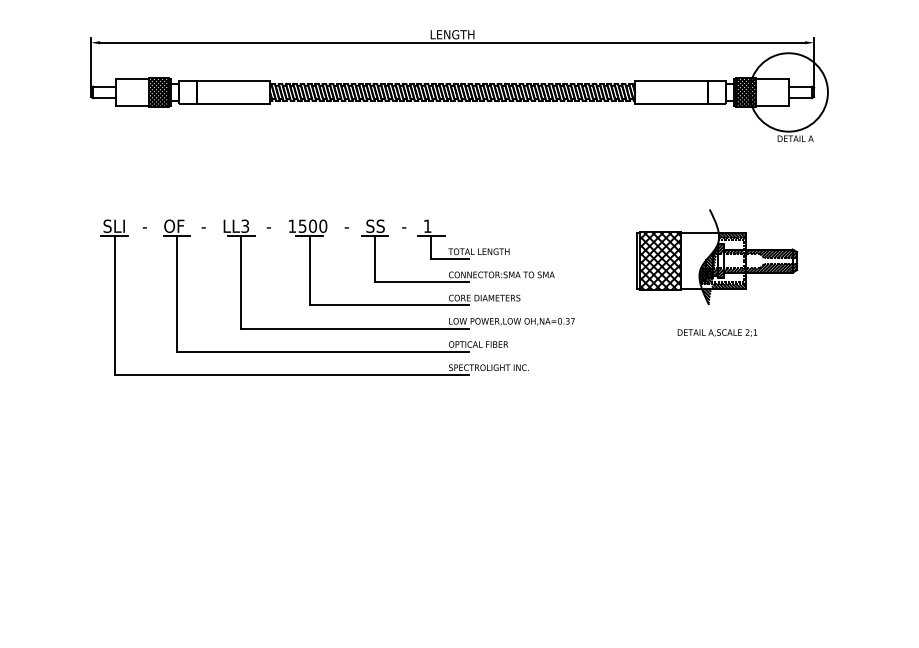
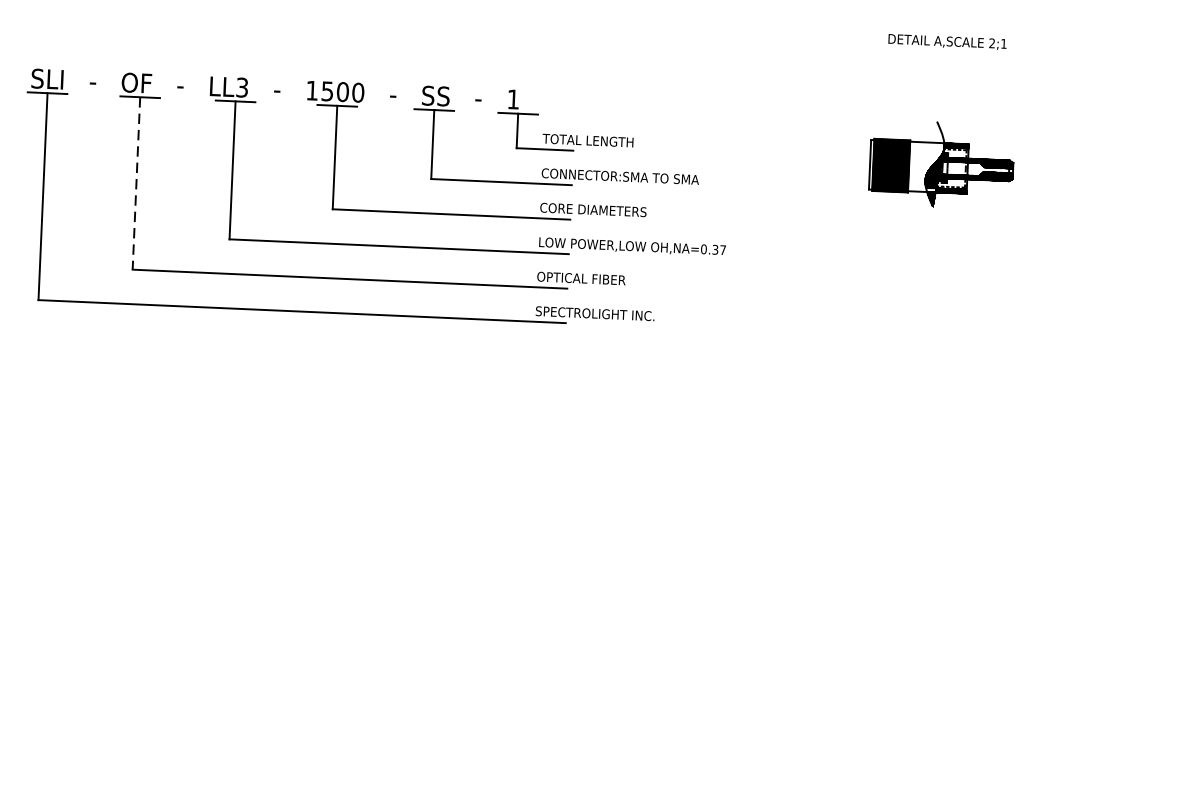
part: (717, 257) -> (942, 164), size x0.6
line: (177, 294) -> (137, 184), solid -> dashed
text: (717, 332) -> (947, 41), moved

